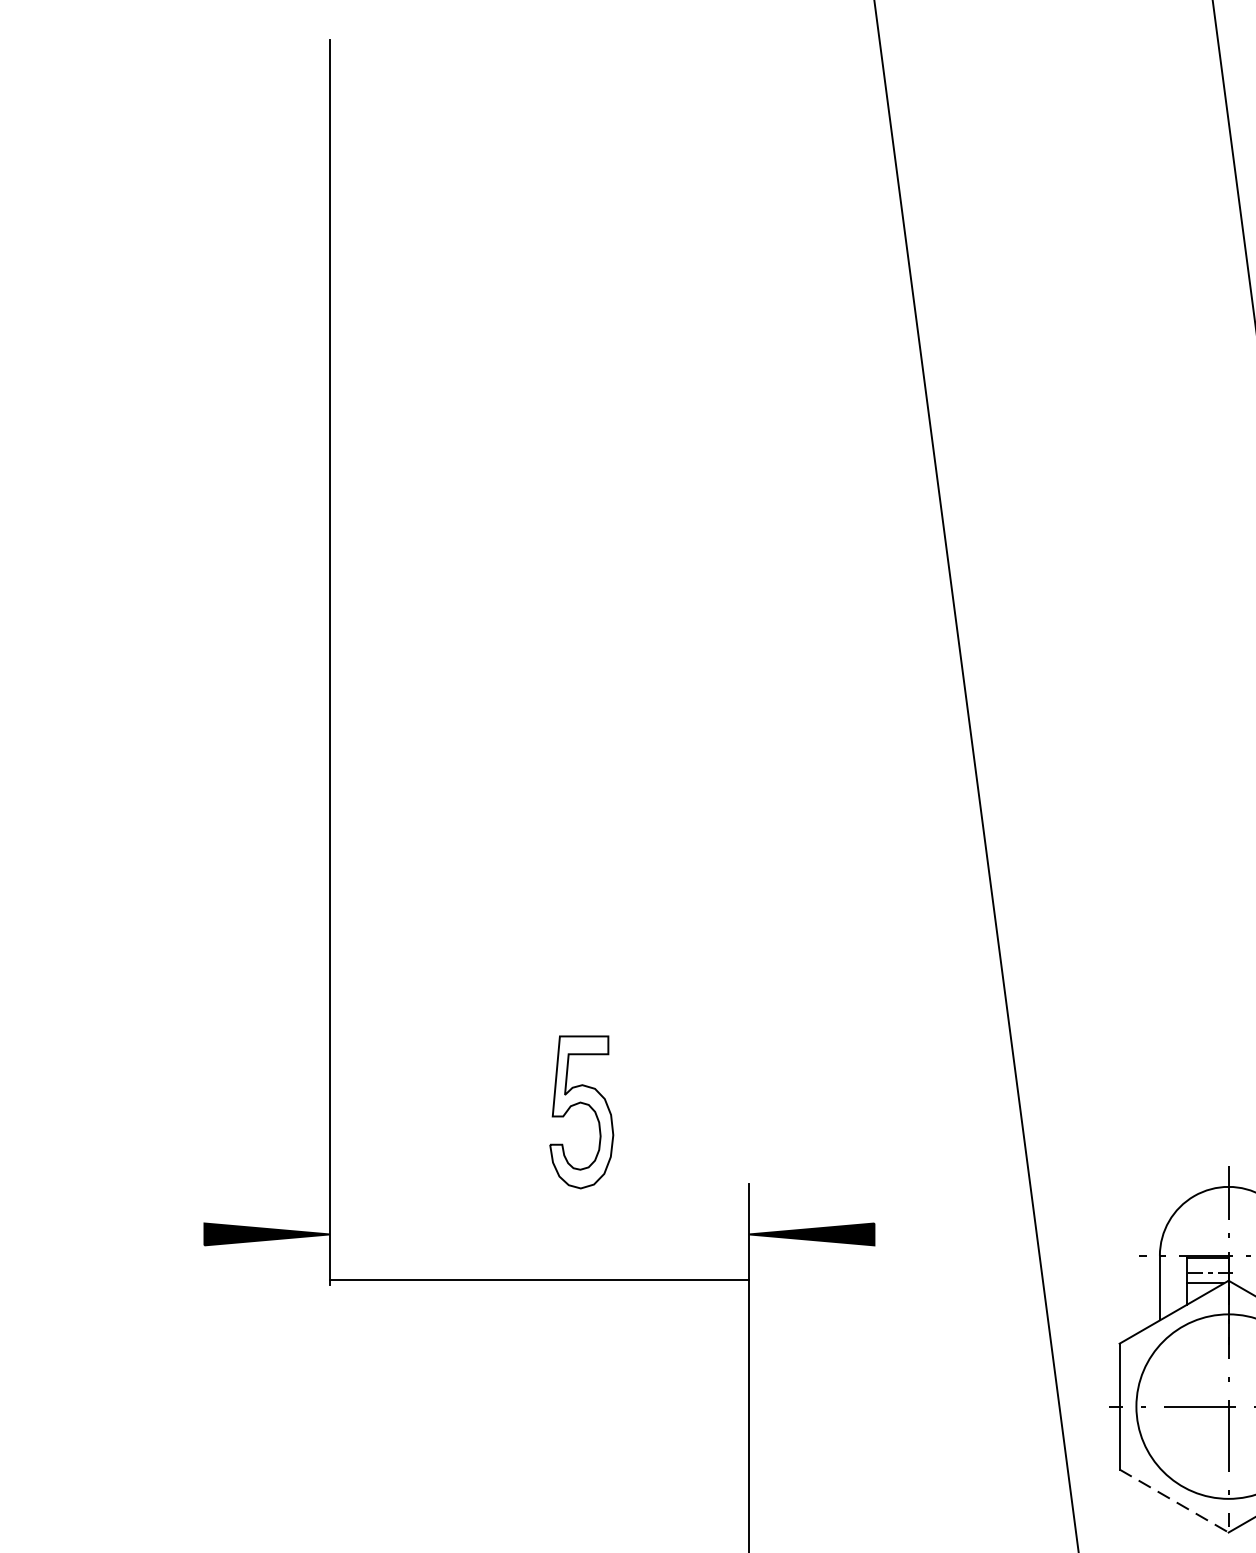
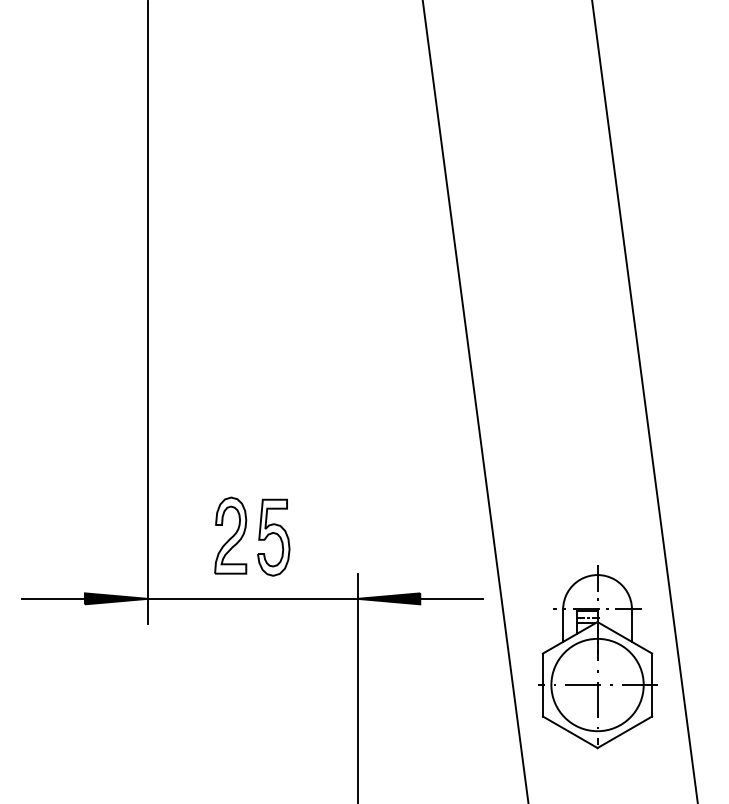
part: (495, 1107) -> (230, 535), added
line: (139, 1233) -> (52, 598), added
line: (936, 1233) -> (451, 598), added
line: (539, 1279) -> (252, 598), moved
line: (1174, 1501) -> (570, 732), dashed -> solid

